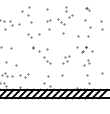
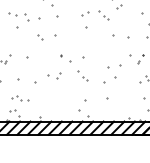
part: (71, 34) -> (120, 35), size x0.62
part: (33, 35) -> (45, 36), moved
part: (66, 59) -> (112, 74), size x1.67
part: (24, 75) -> (55, 75), moved

